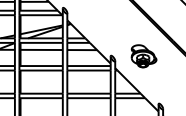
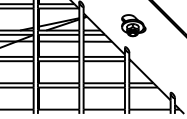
part: (143, 56) -> (133, 25), moved

